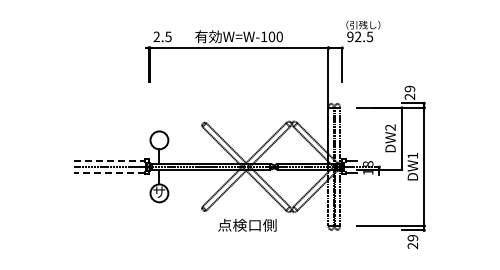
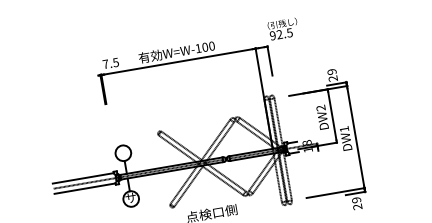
text: (156, 36) -> (105, 64), 2.5 -> 7.5
line: (110, 160) -> (84, 177), dashed -> solid
line: (109, 172) -> (85, 188), dashed -> solid

